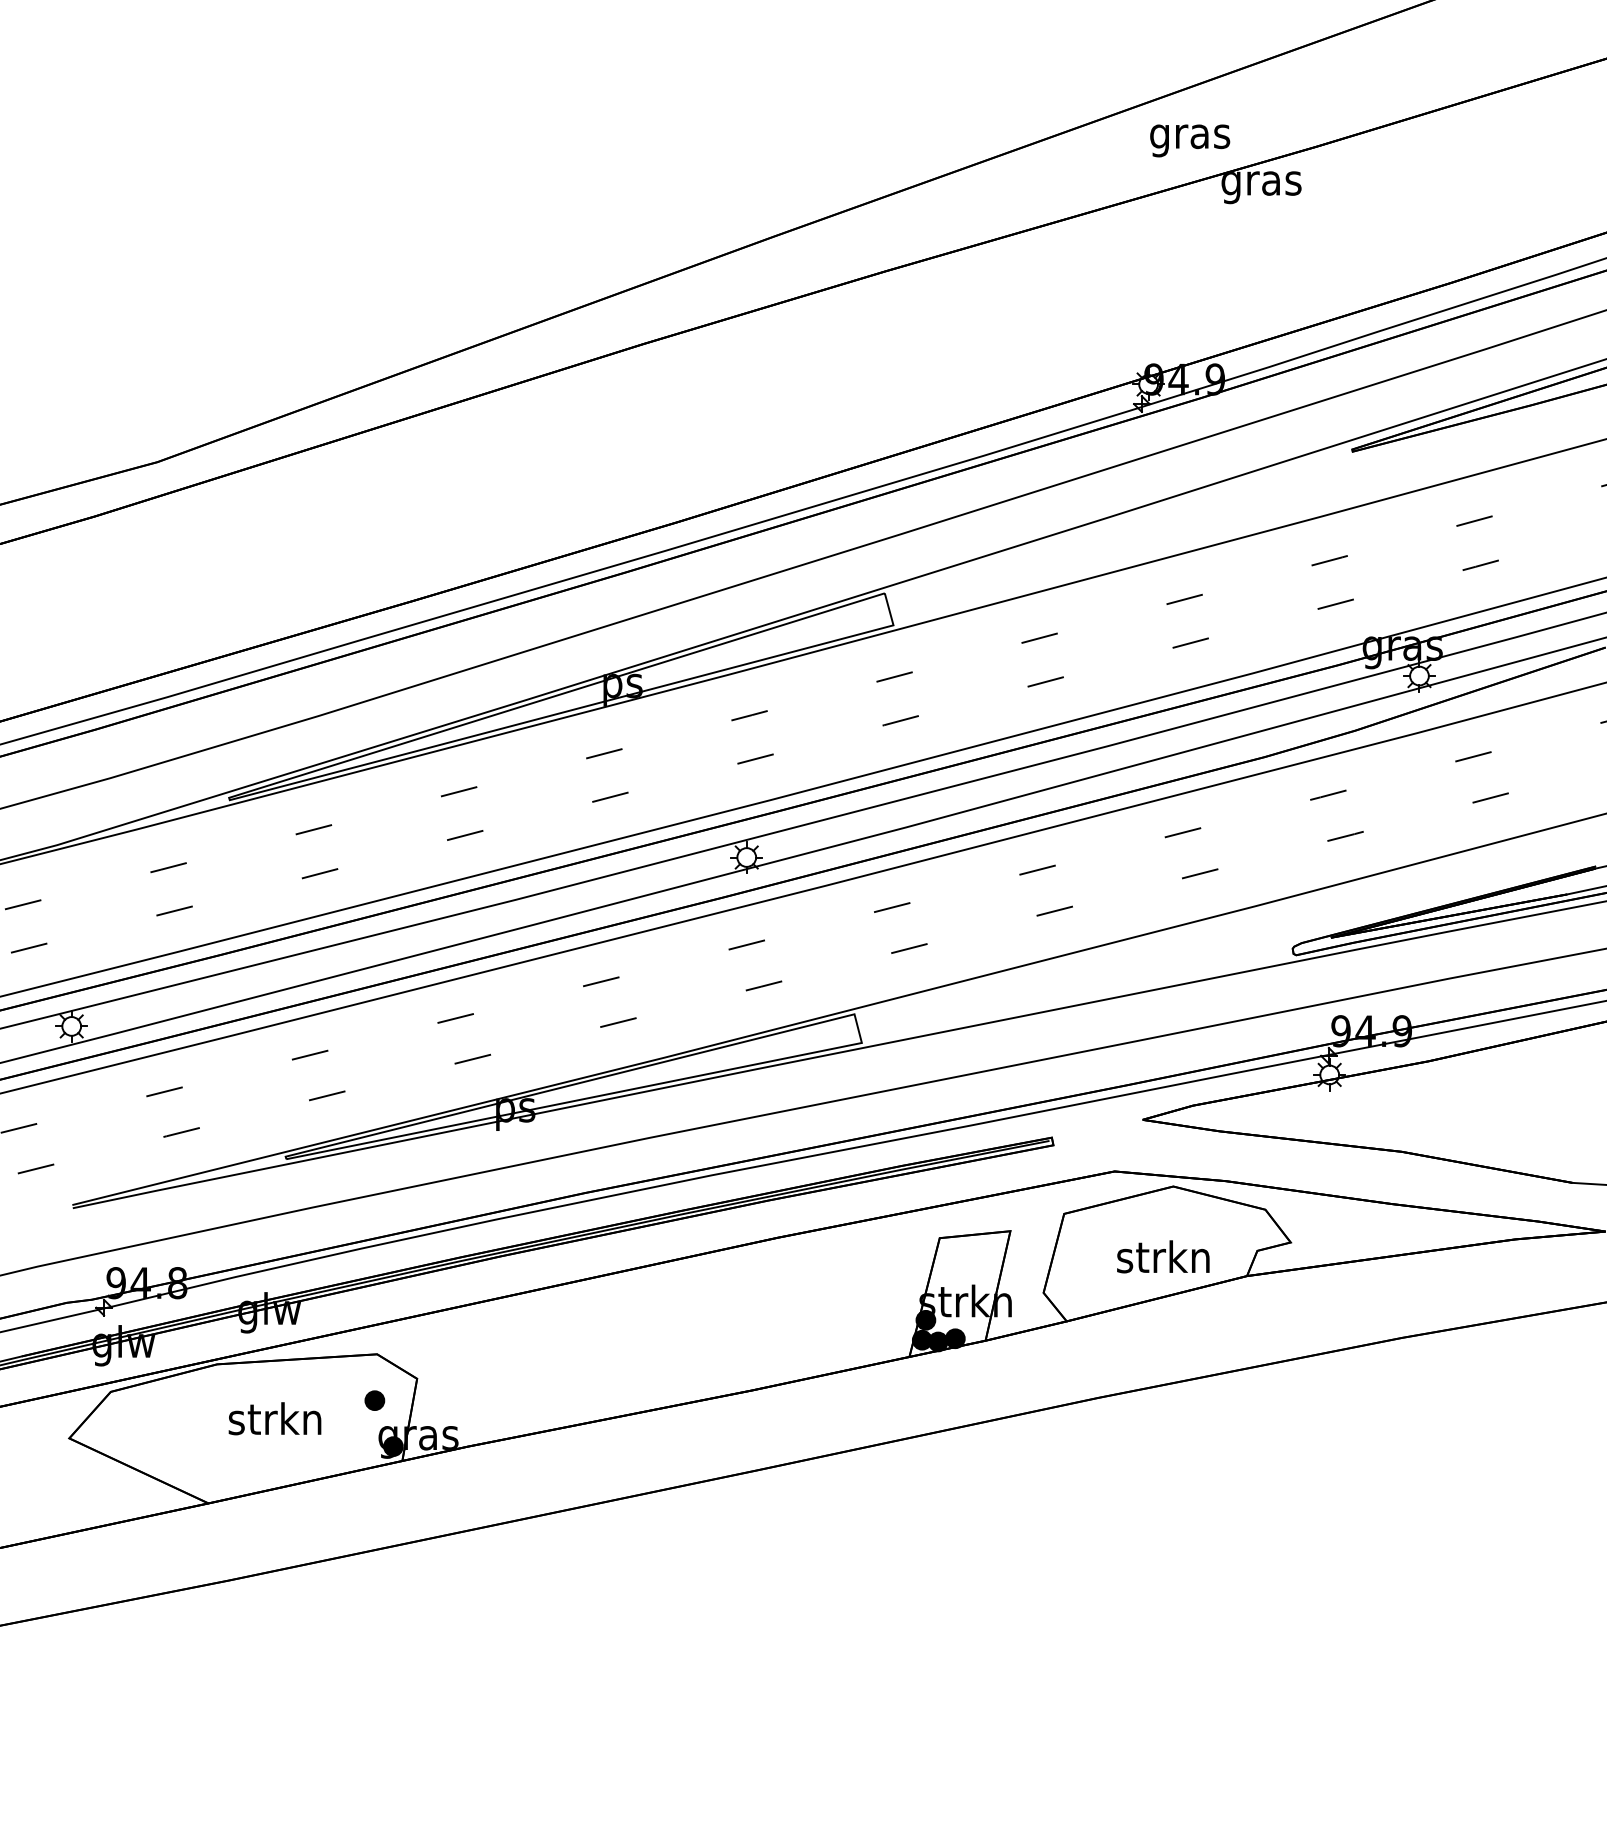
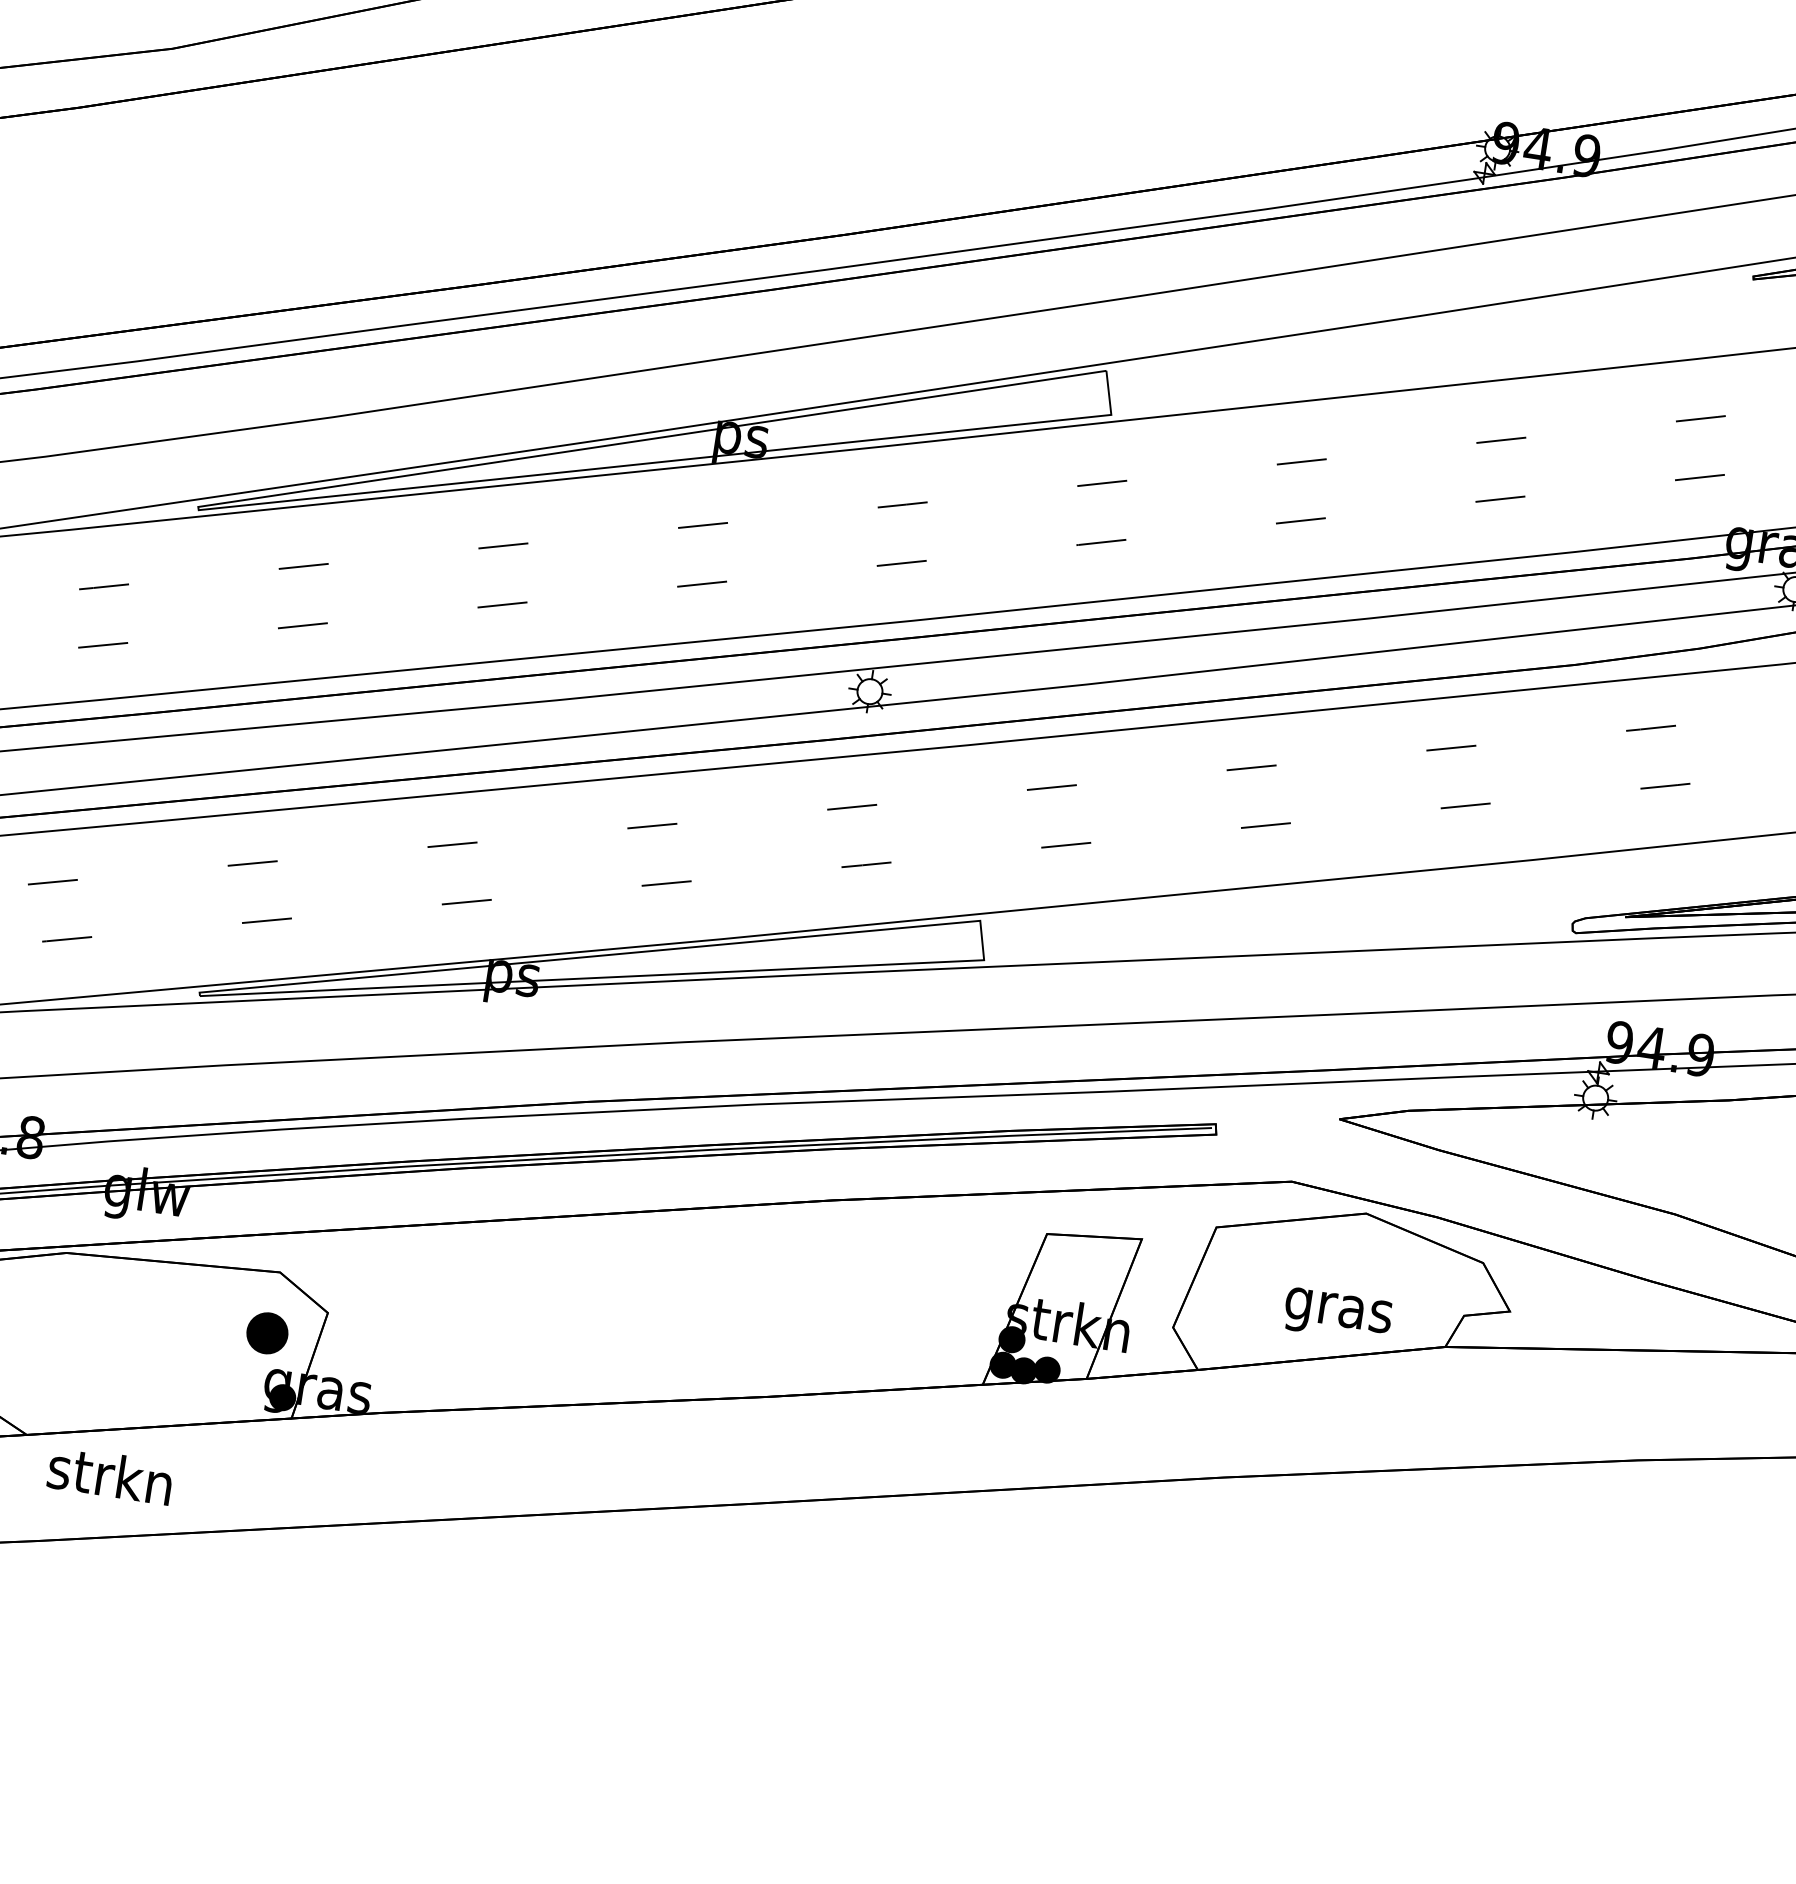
text: (1163, 1260) -> (1338, 1309), strkn -> gras
part: (374, 1400) -> (267, 1332), size x1.6
text: (274, 1418) -> (109, 1474), moved

